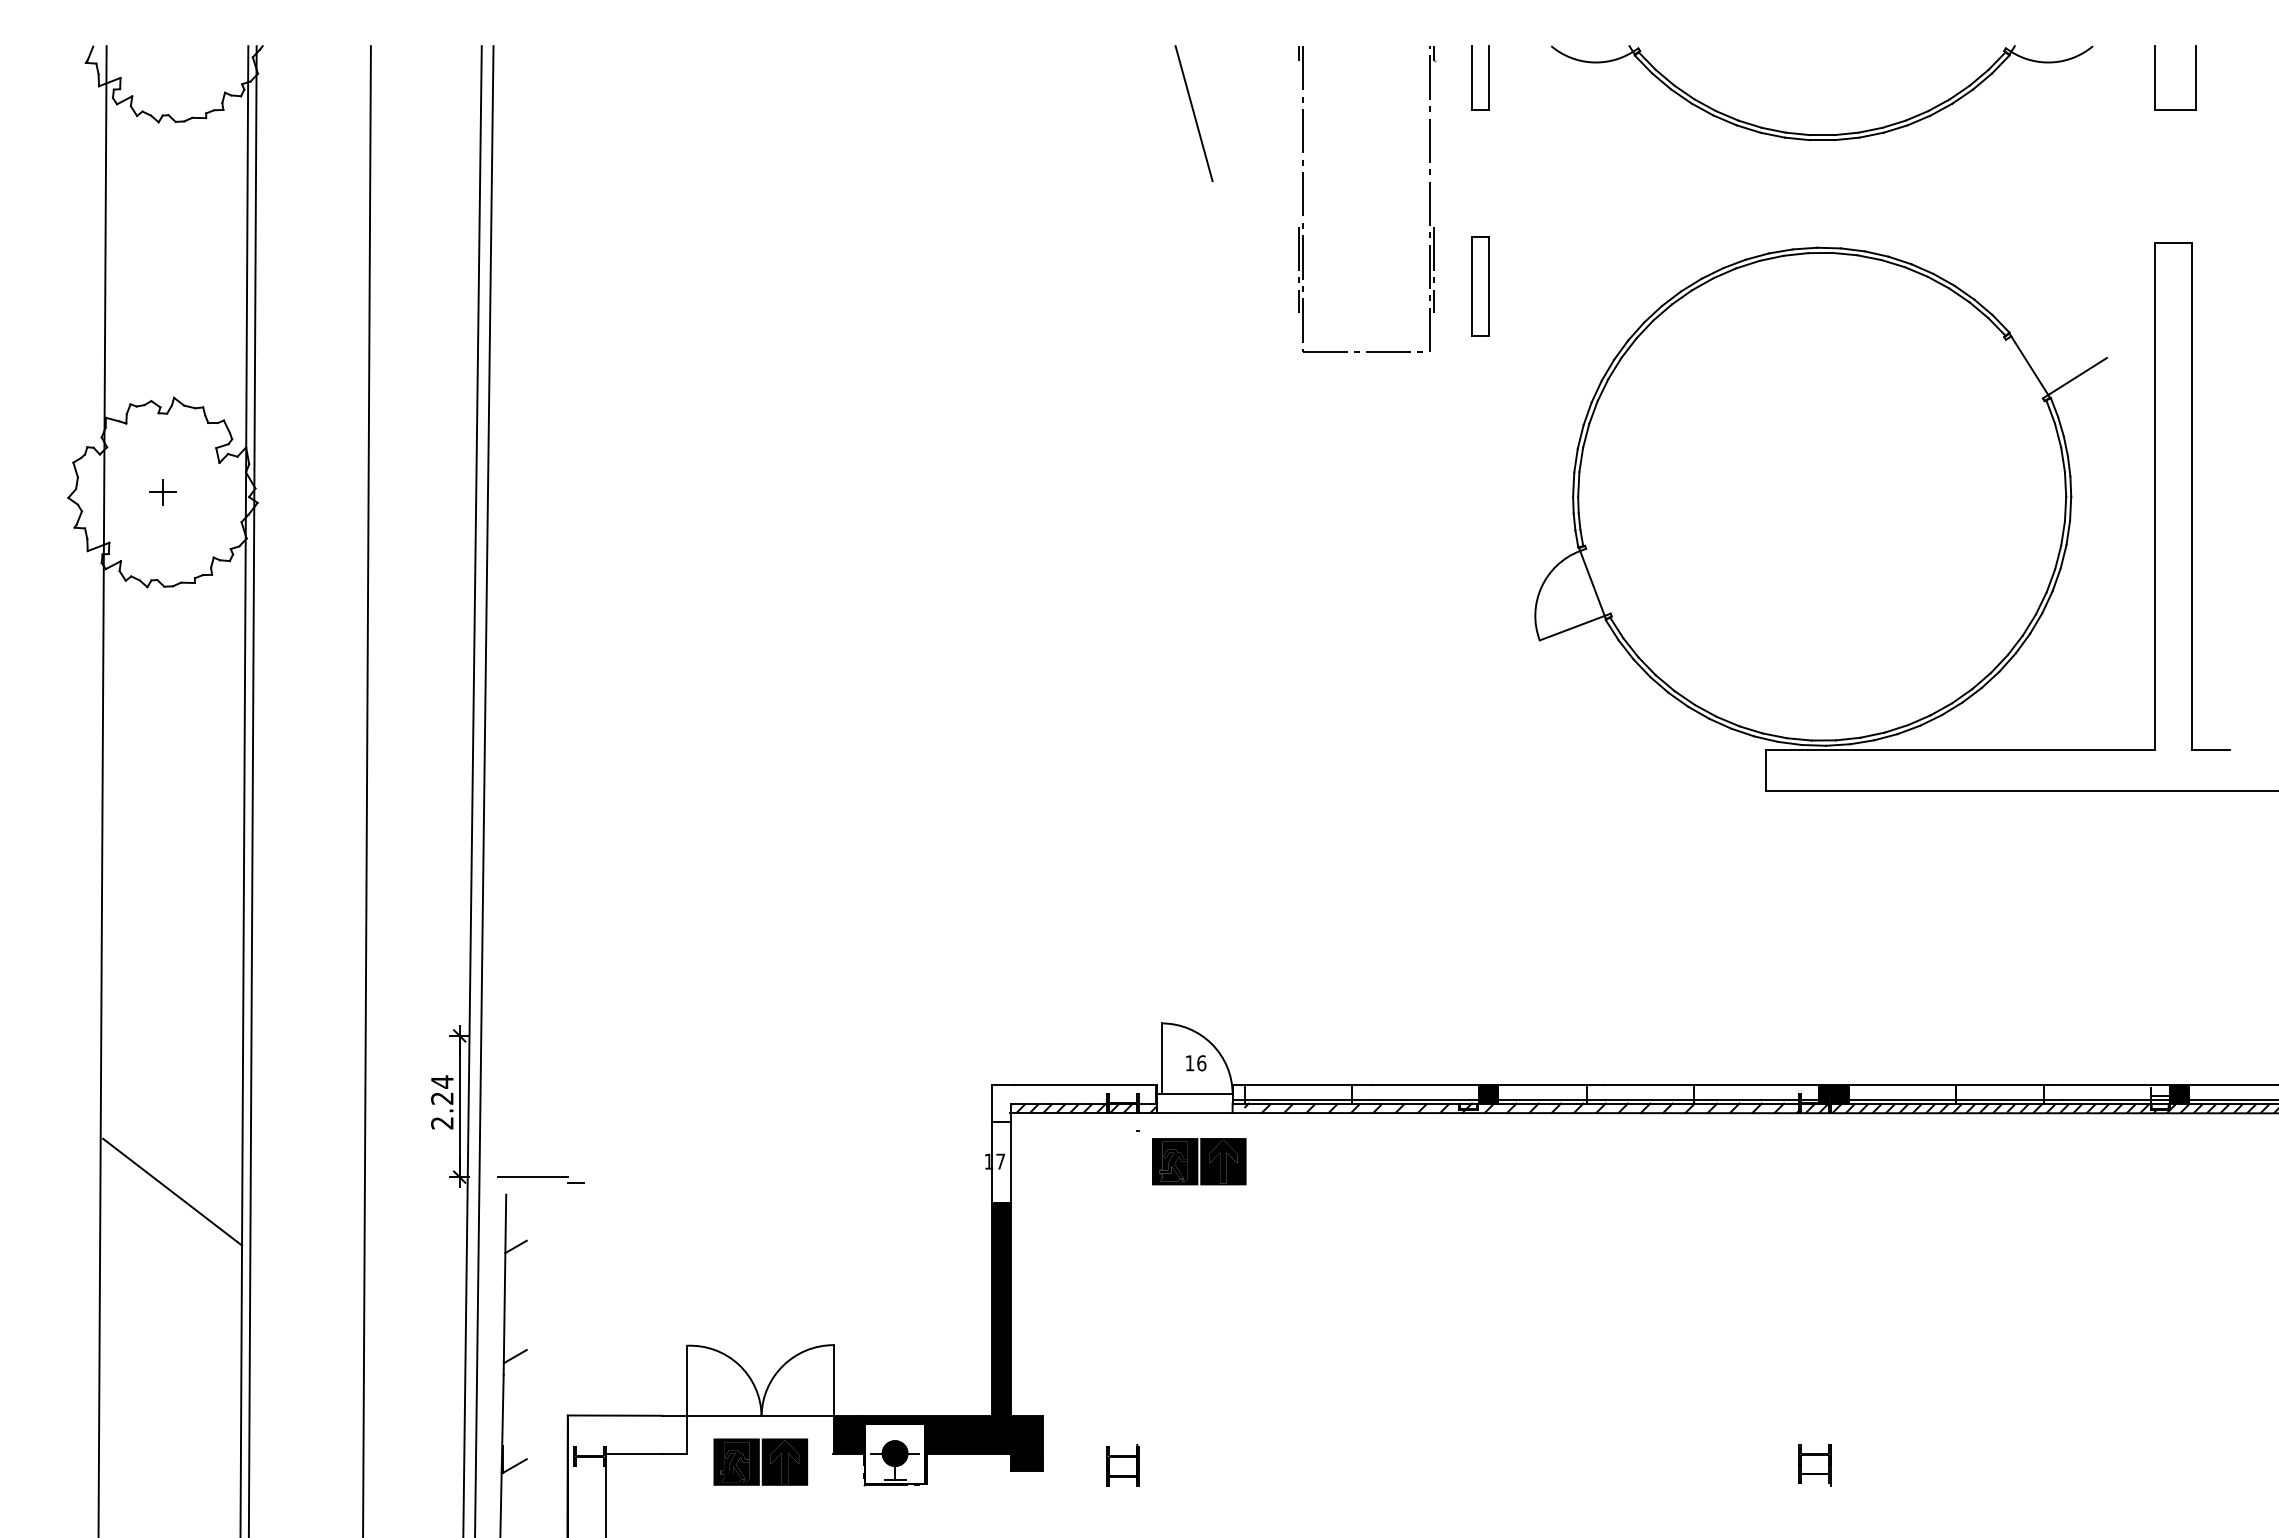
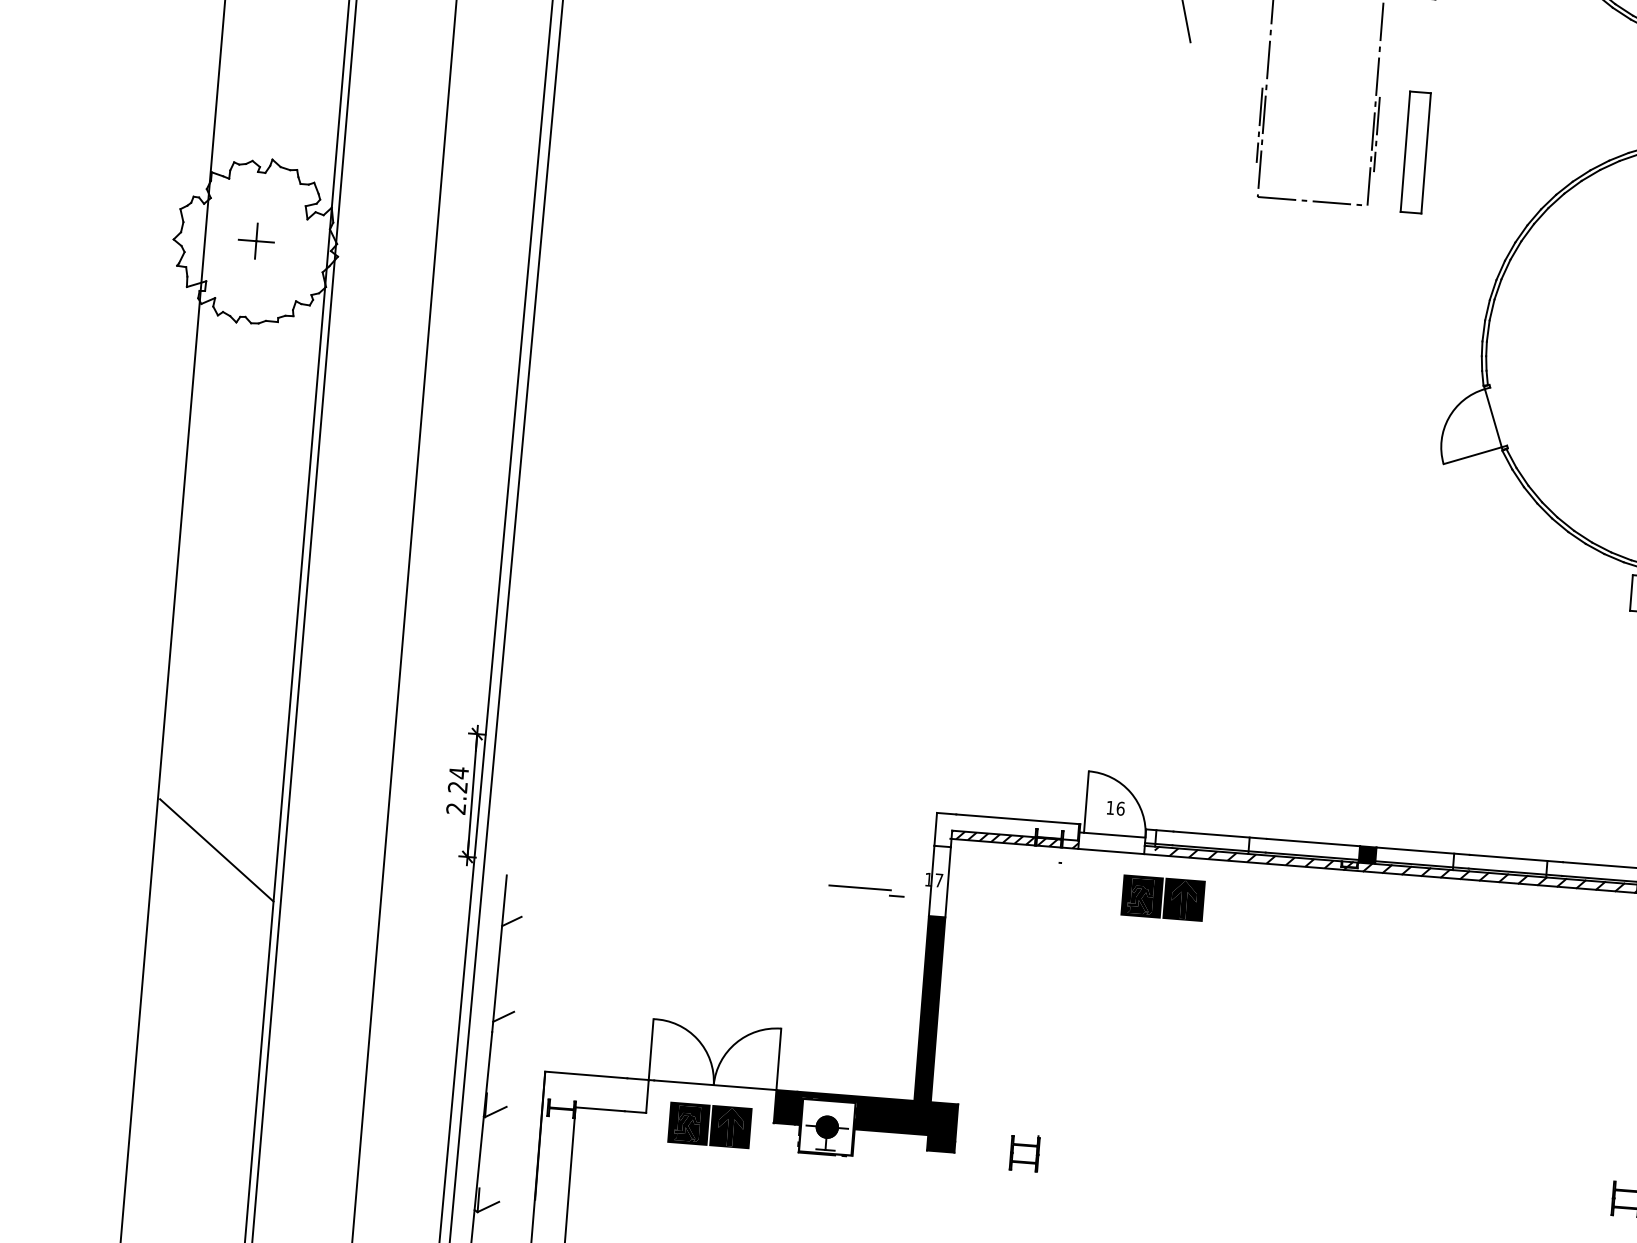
part: (1480, 286) -> (1416, 152), size x1.4
part: (162, 492) -> (255, 241), size x1.6
part: (1199, 1161) -> (1163, 898), moved
part: (540, 1179) -> (866, 890), moved

